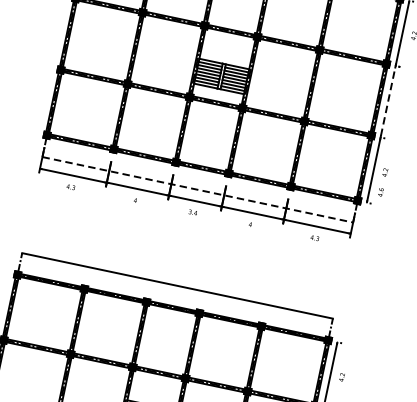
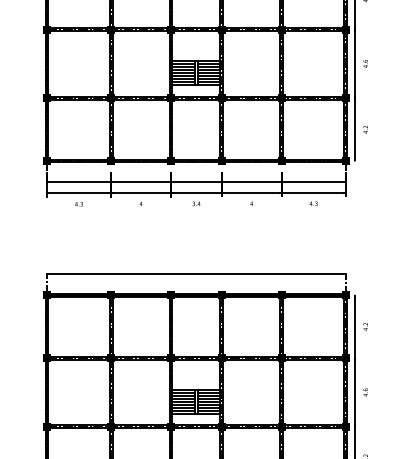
line: (388, 101) -> (354, 63), dashed -> solid
line: (197, 189) -> (196, 181), dashed -> solid
text: (380, 192) -> (365, 63), moved

